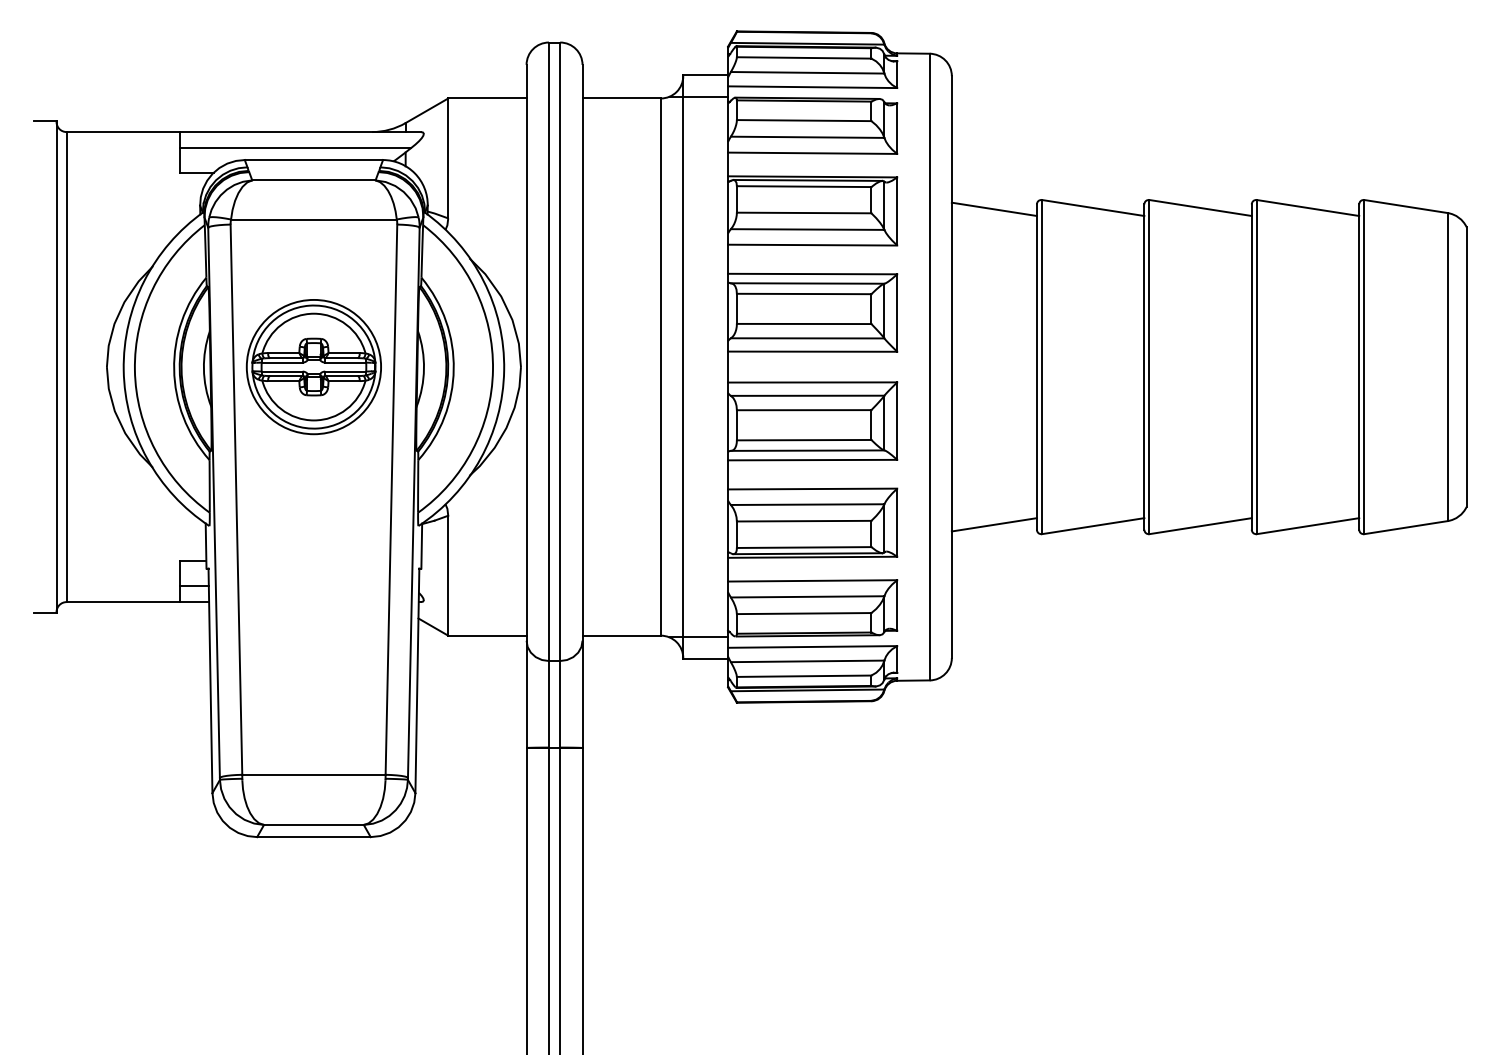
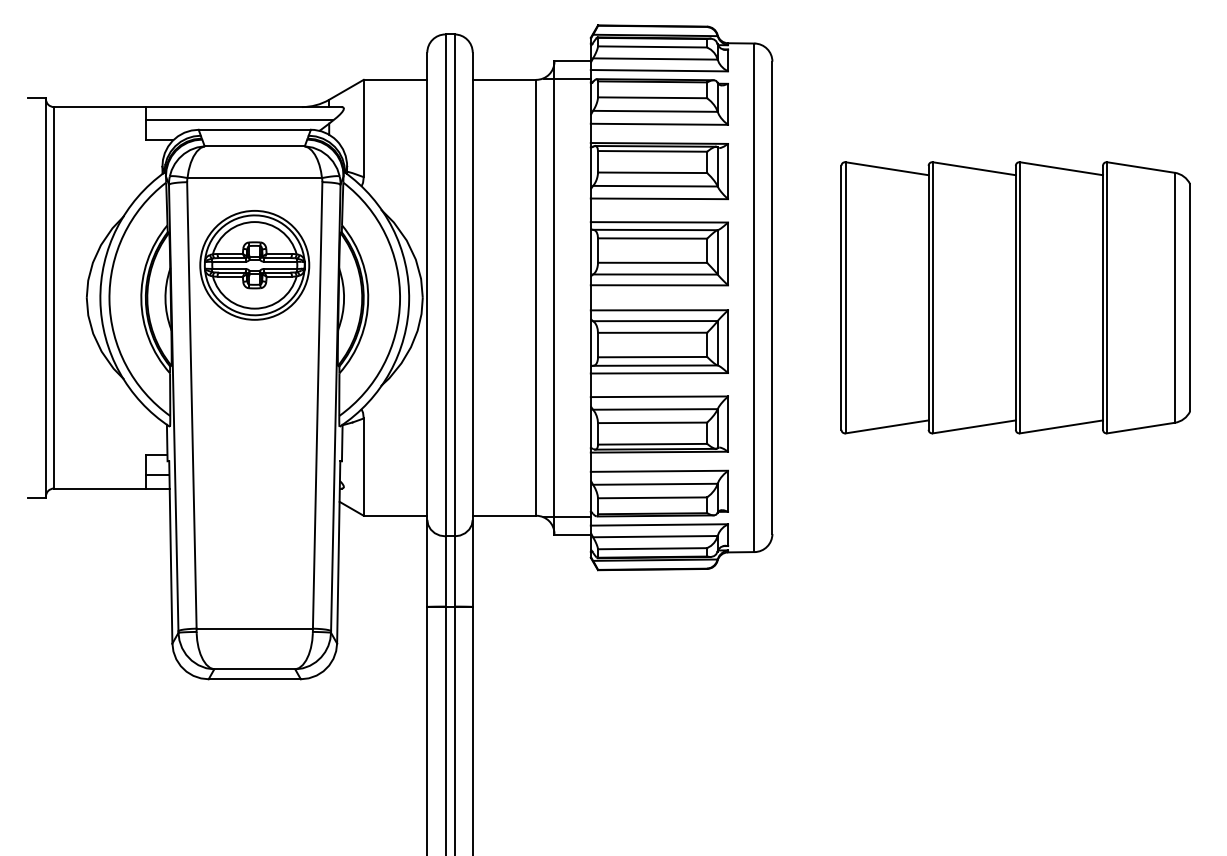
line: (993, 209) -> (806, 169), removed
part: (313, 367) -> (254, 265), moved
line: (993, 524) -> (806, 425), removed

